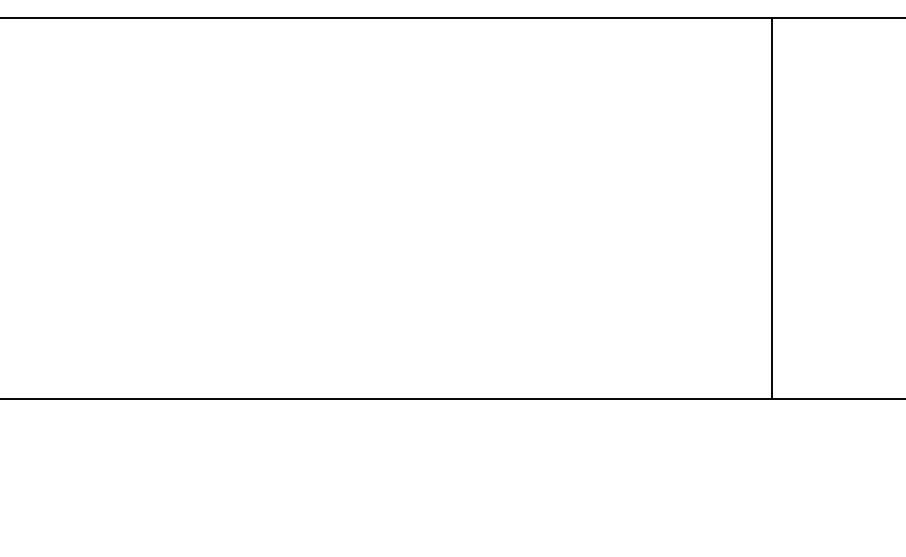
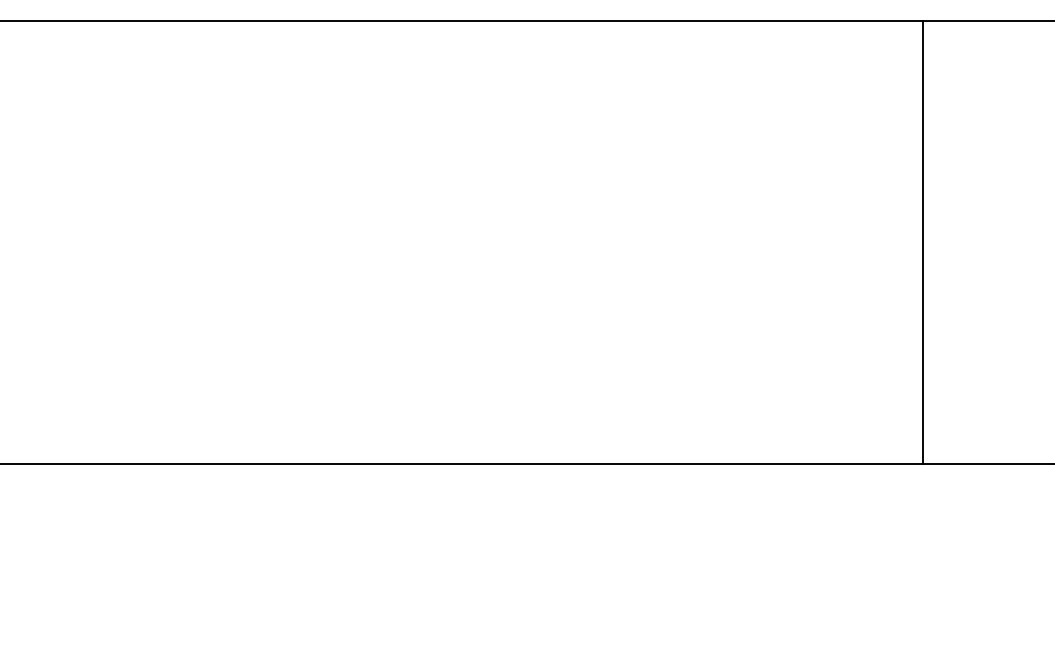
line: (772, 207) -> (923, 241), moved

